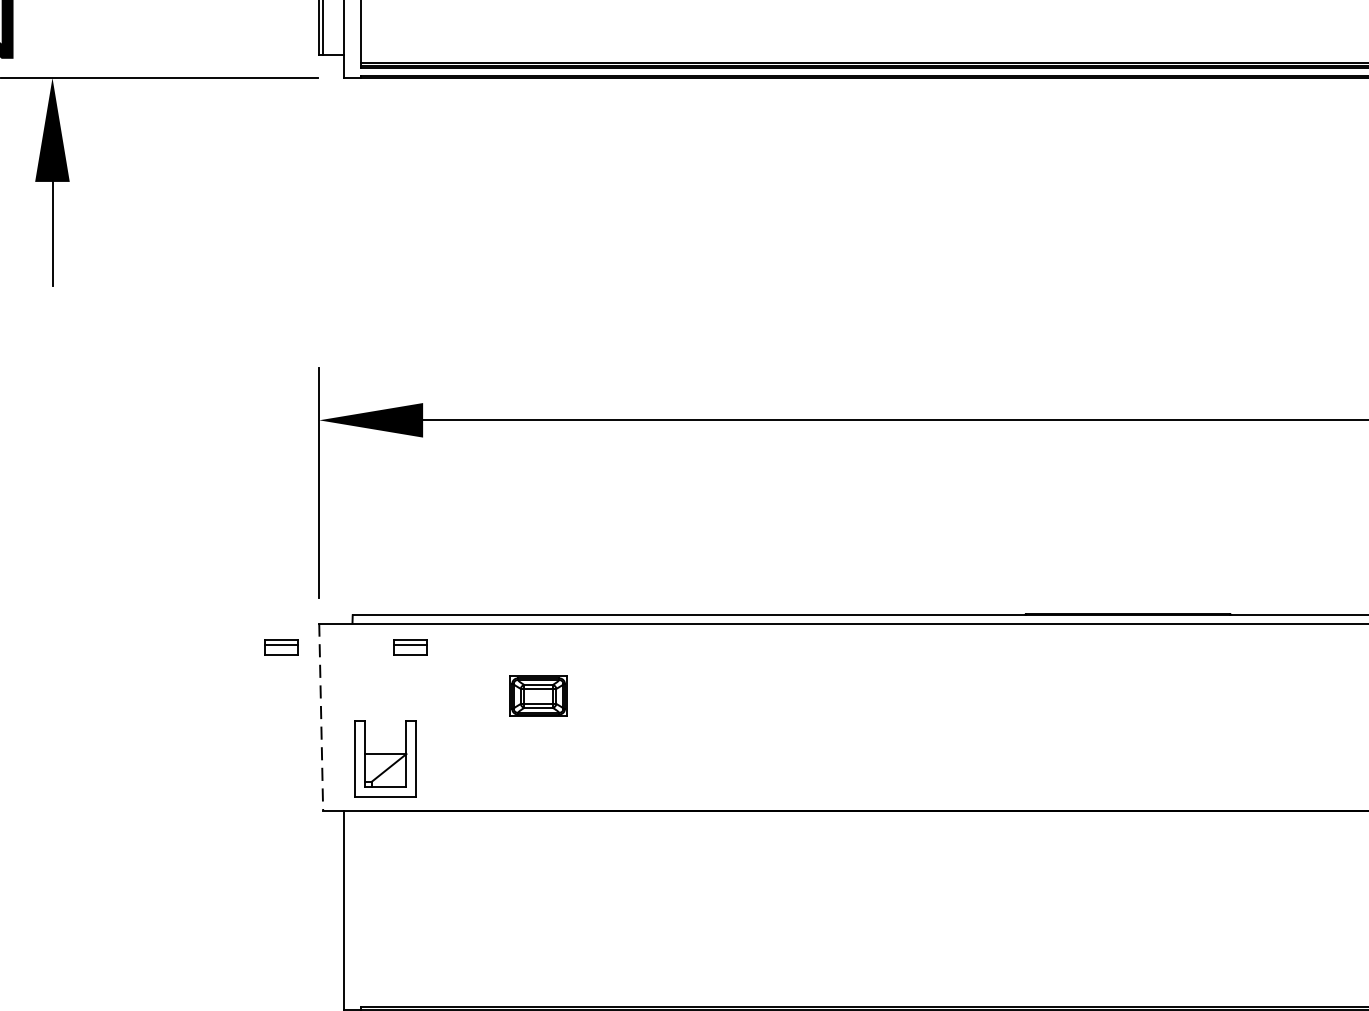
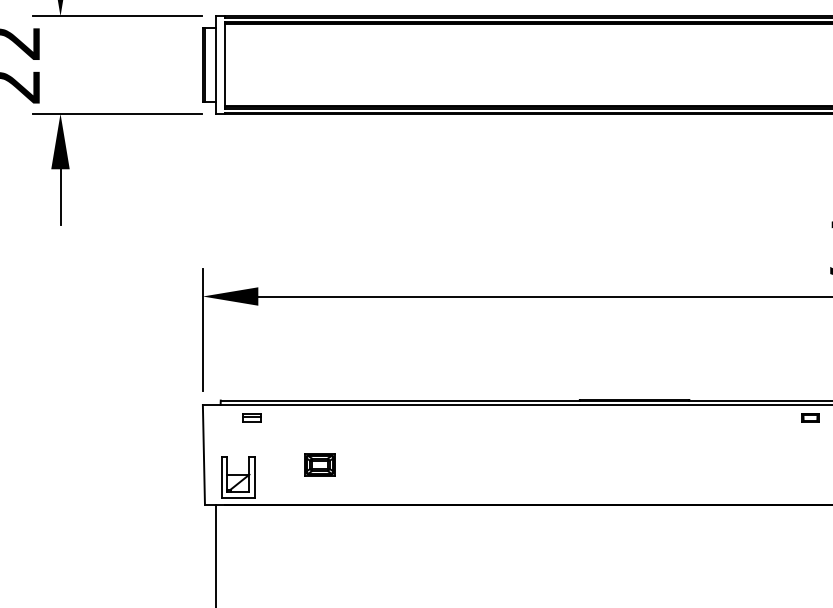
part: (281, 646) -> (182, 417), removed
part: (537, 695) -> (319, 464), moved
line: (320, 716) -> (203, 454), dashed -> solid

